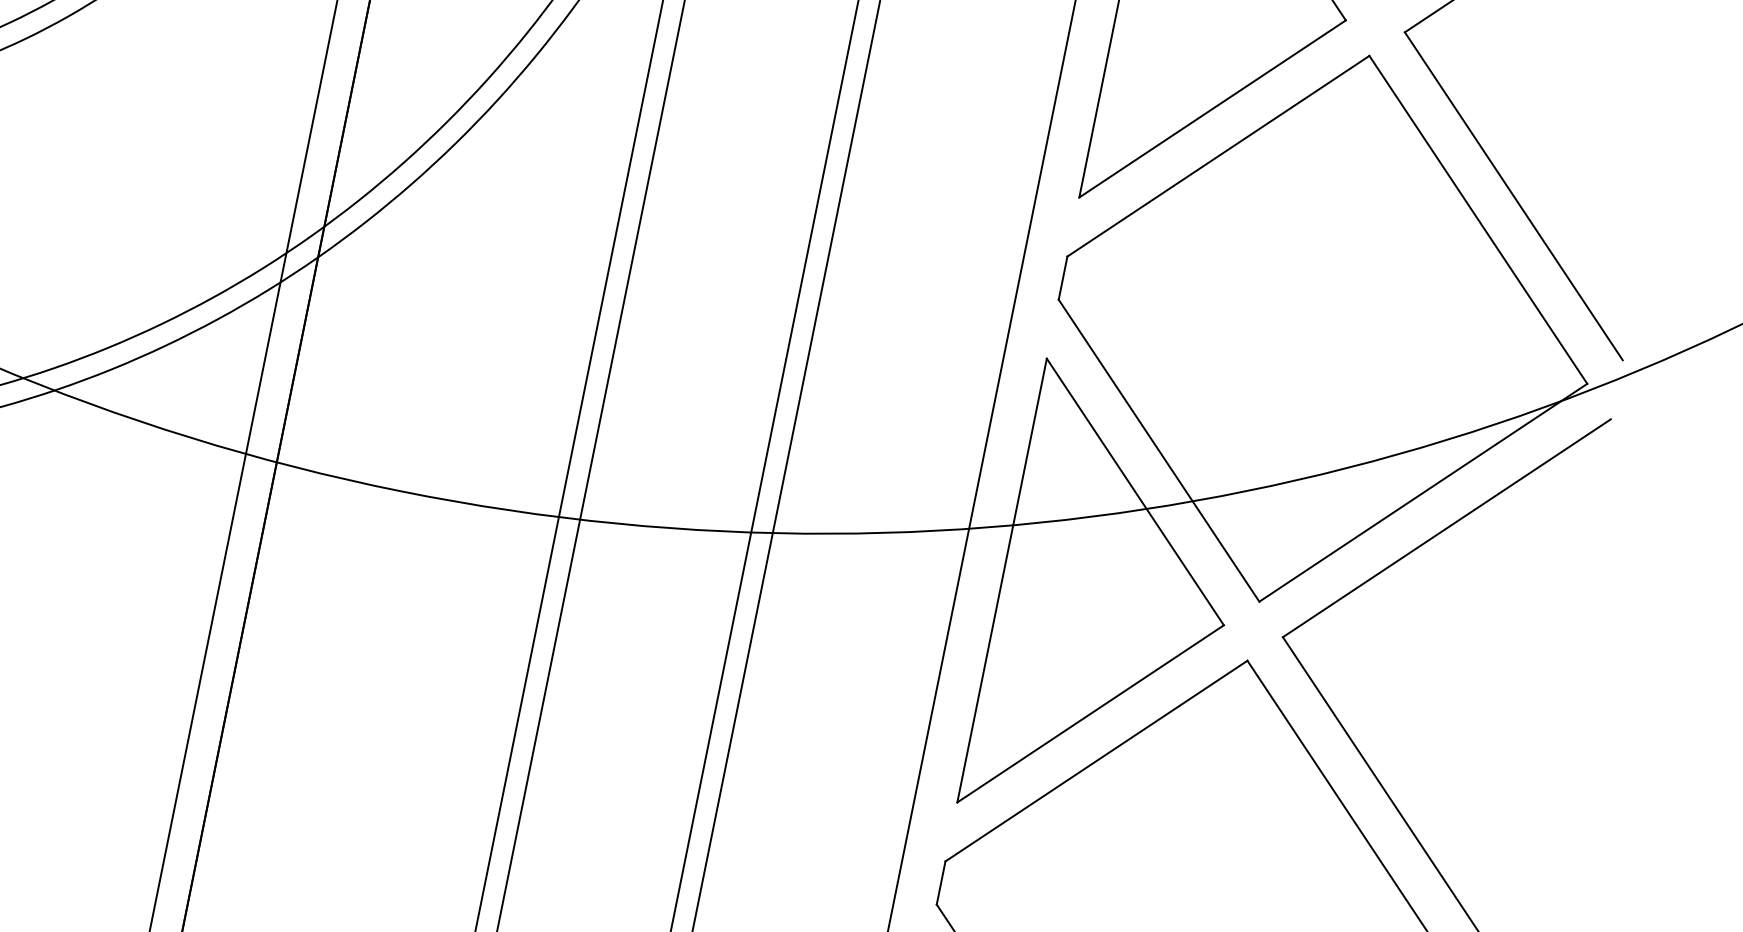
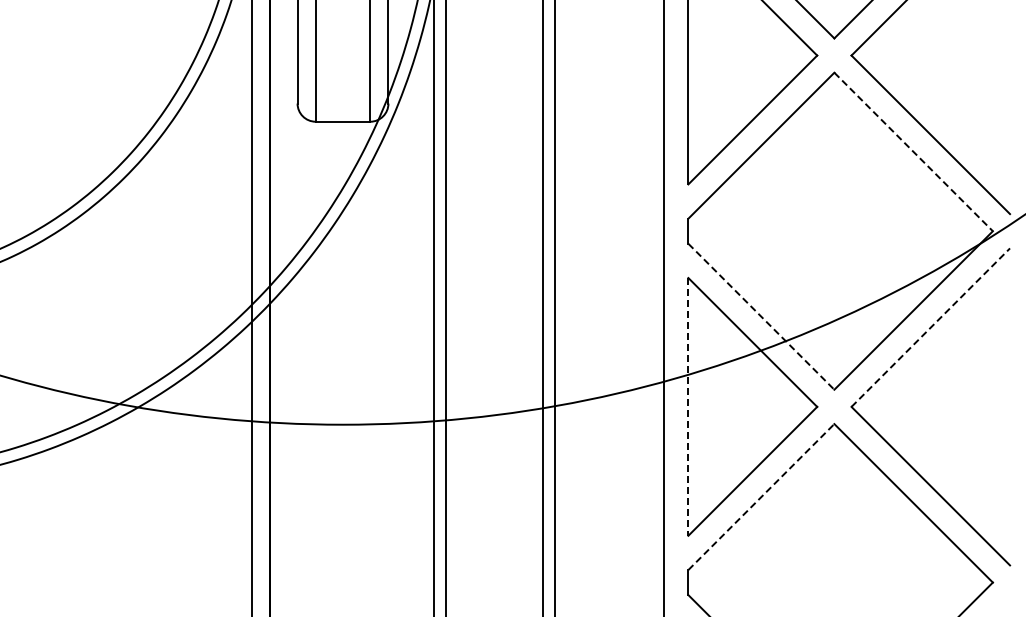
line: (1477, 220) -> (913, 152), solid -> dashed
line: (1158, 452) -> (761, 317), solid -> dashed
line: (1448, 528) -> (931, 327), solid -> dashed
line: (1002, 579) -> (688, 406), solid -> dashed
line: (1096, 760) -> (761, 496), solid -> dashed

